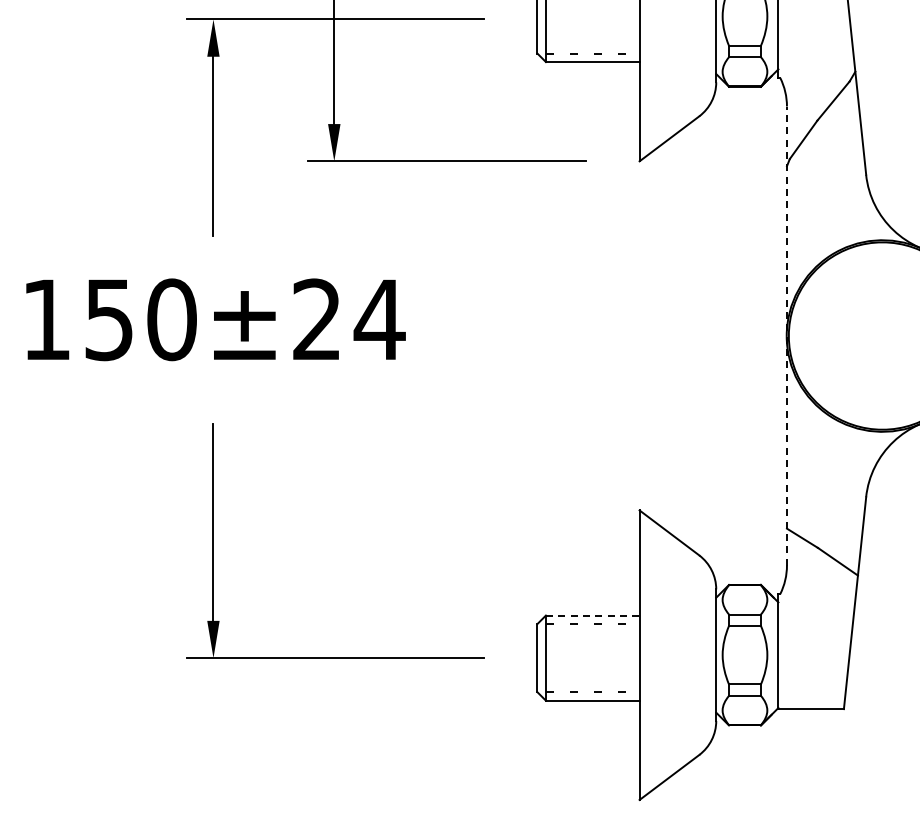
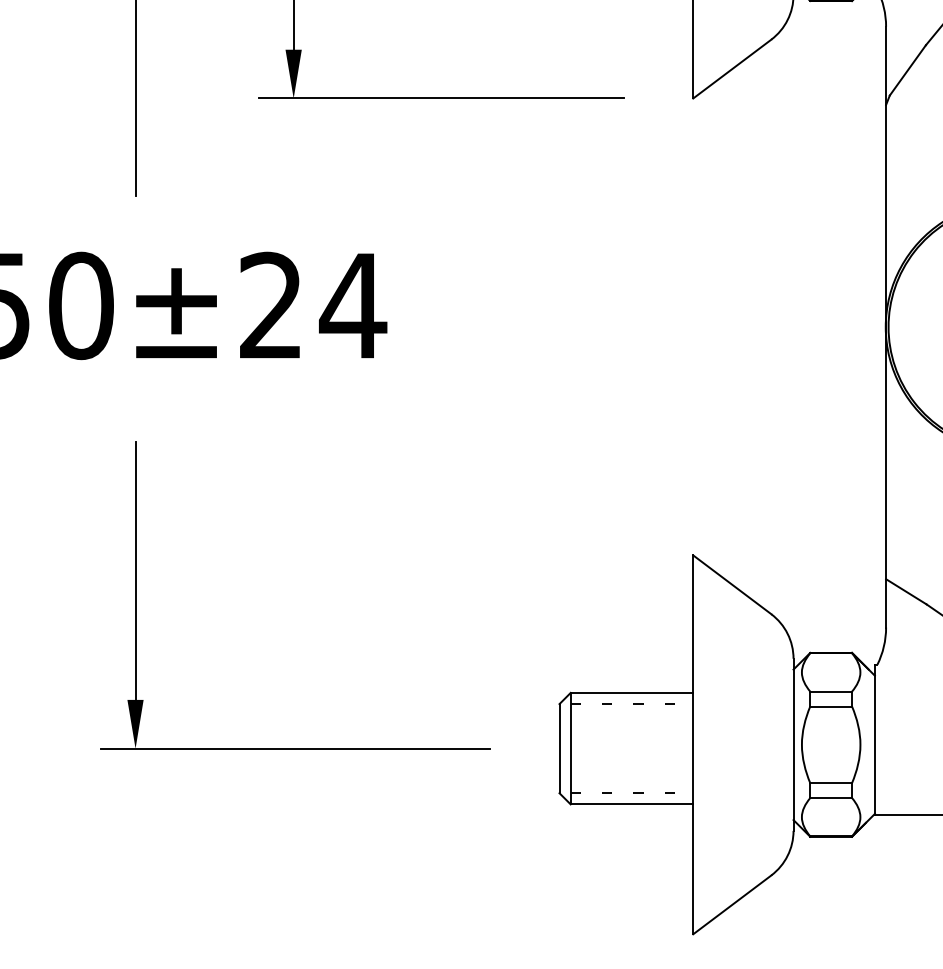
line: (786, 336) -> (885, 327), dashed -> solid
line: (592, 615) -> (631, 692), dashed -> solid

